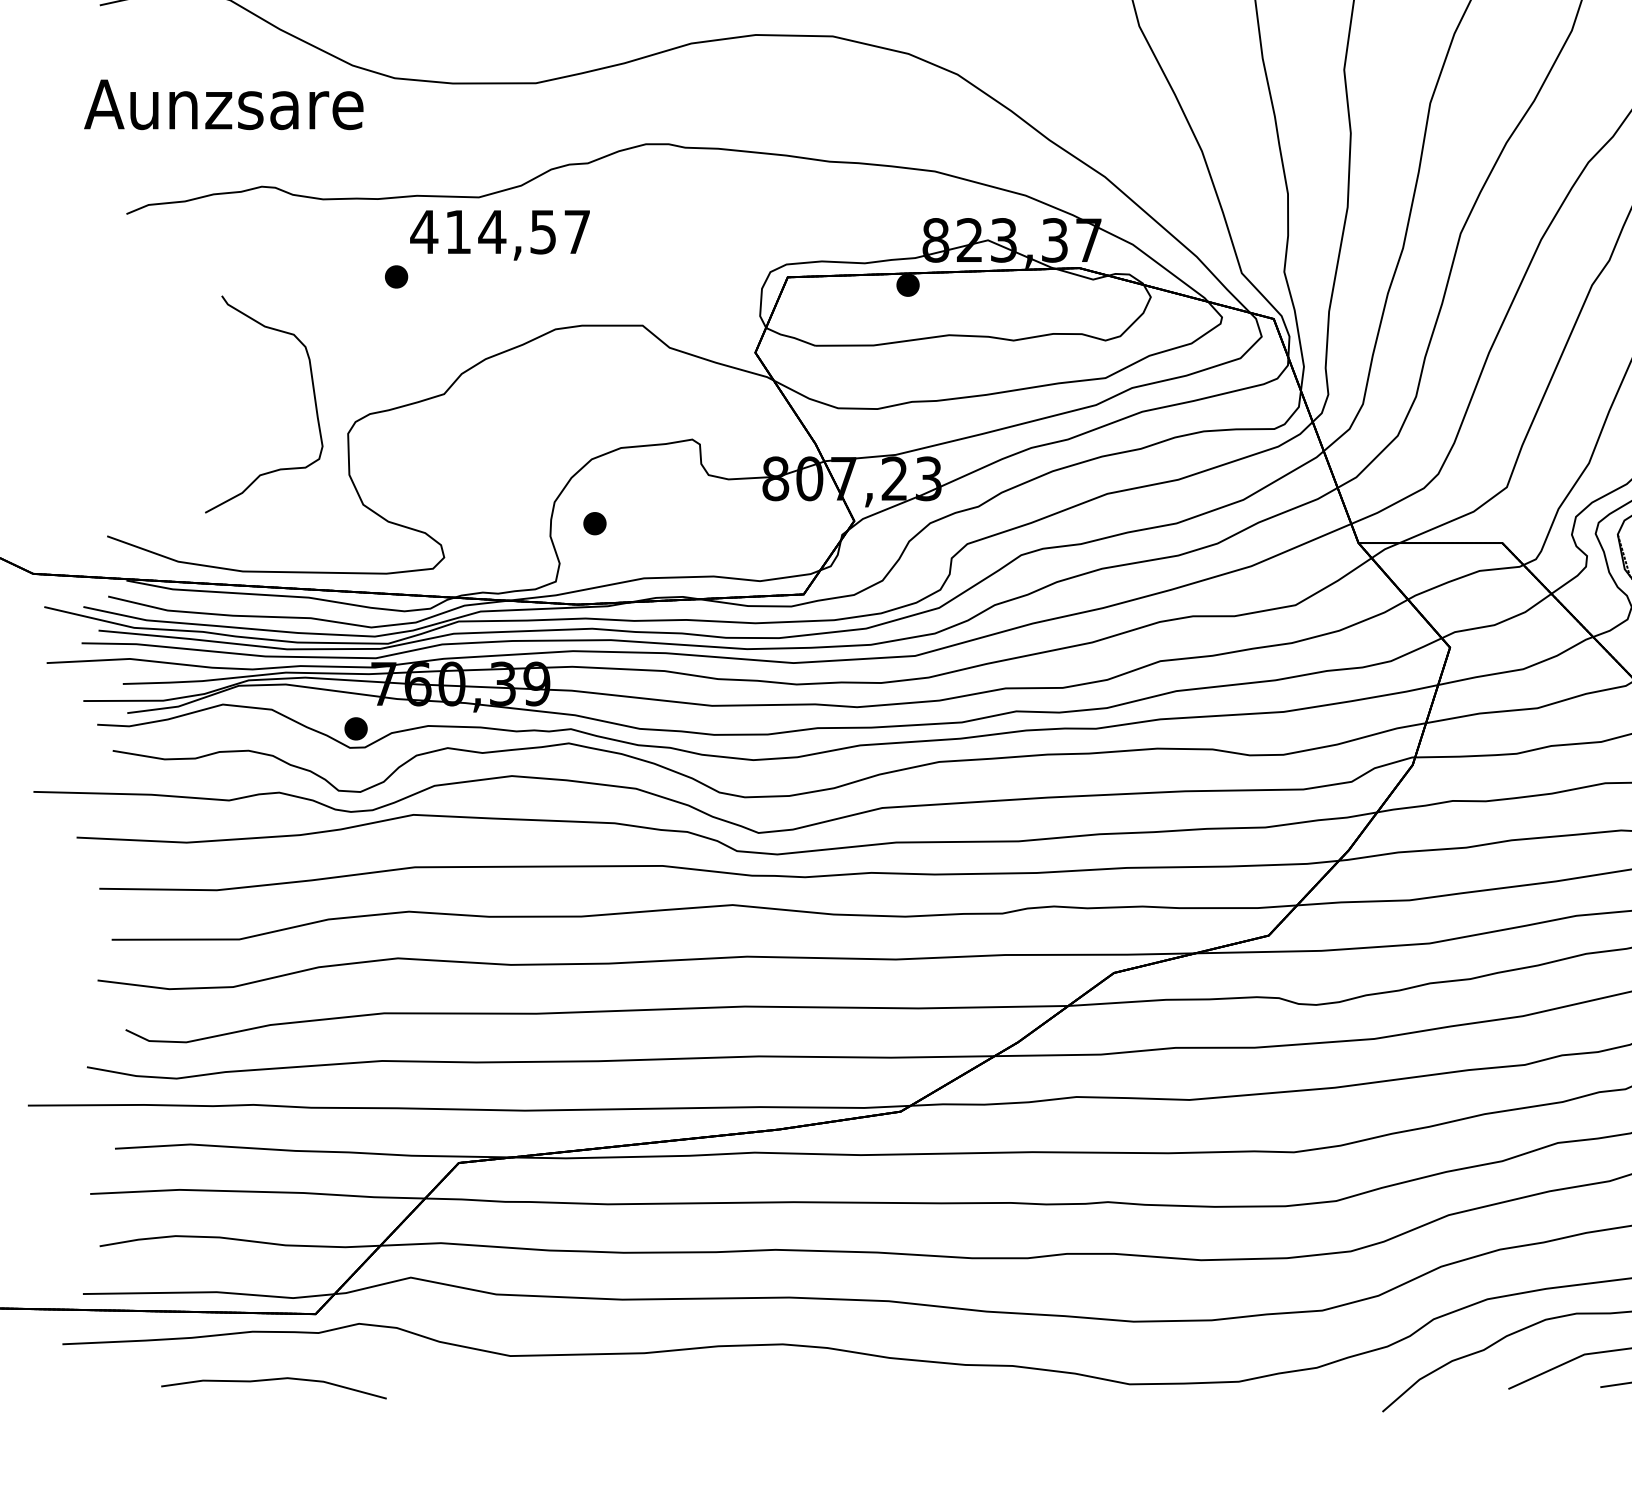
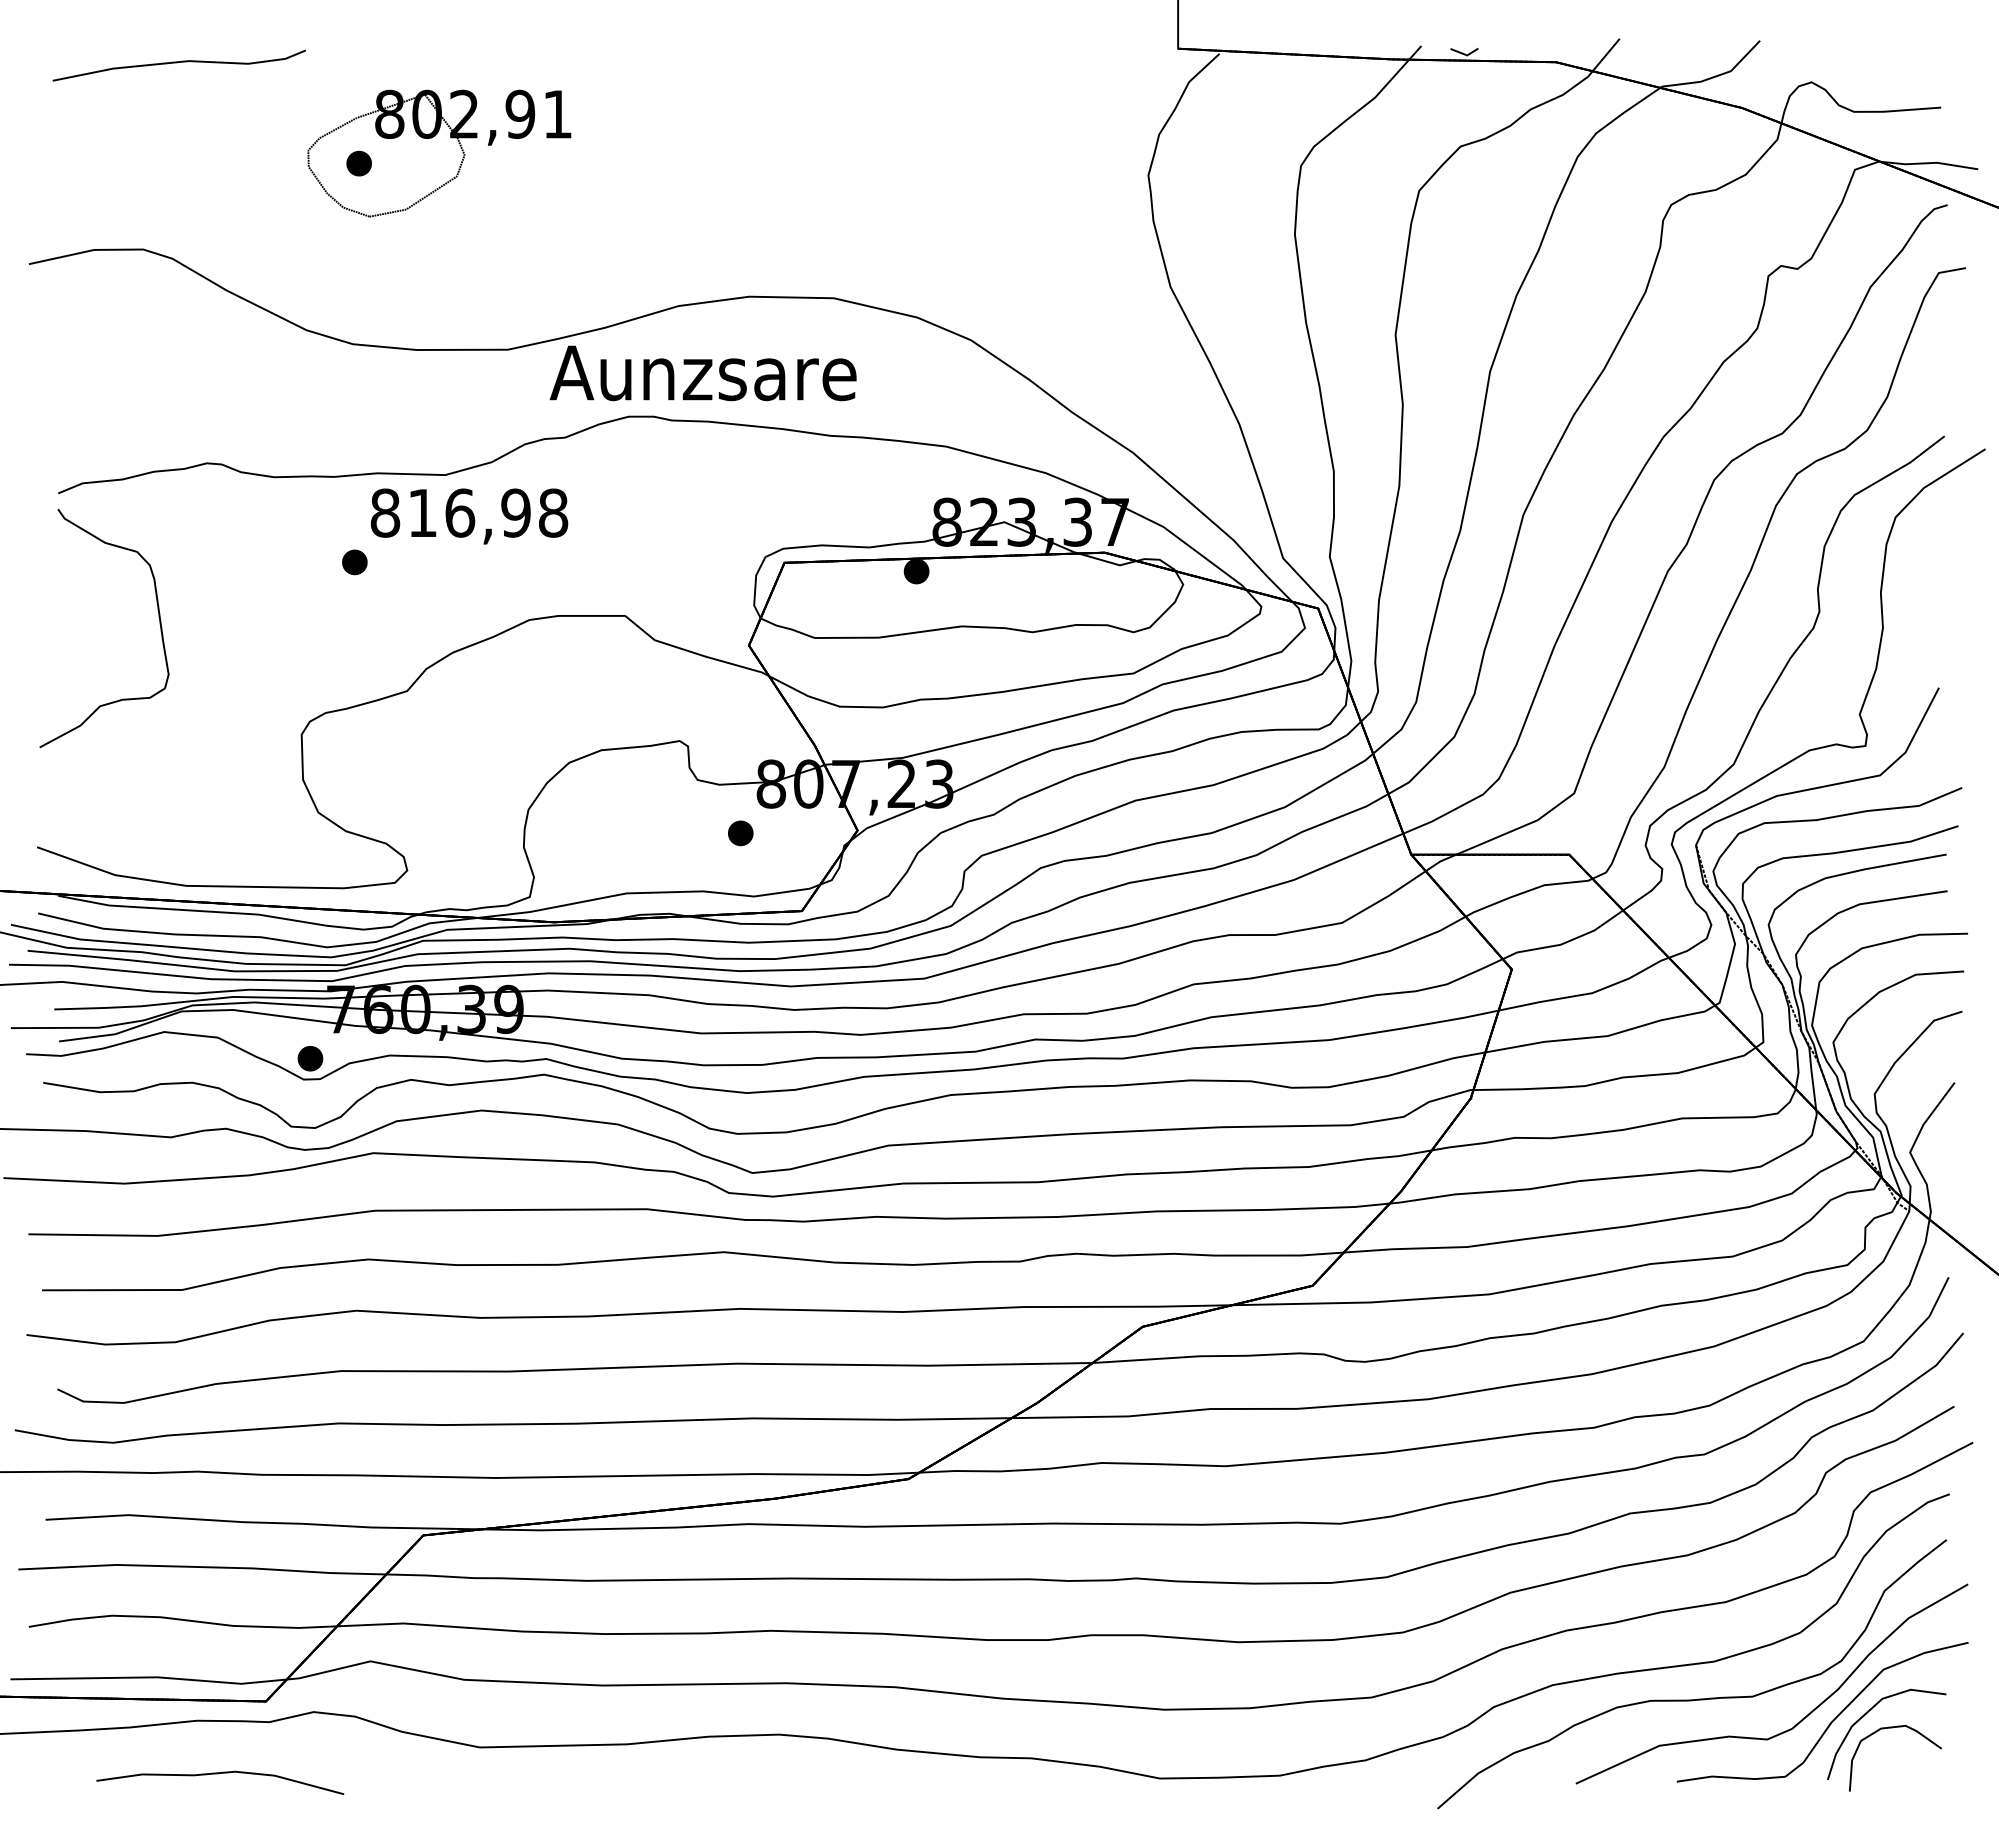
text: (223, 104) -> (702, 373), moved
text: (500, 231) -> (468, 512), 414,57 -> 816,98
curve: (313, 394) -> (158, 617), moved
part: (594, 523) -> (740, 833), moved

